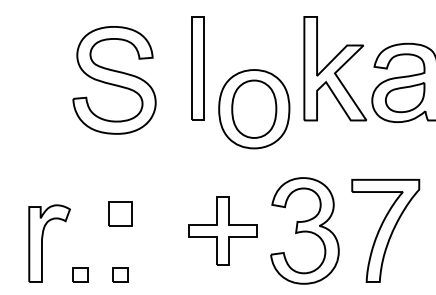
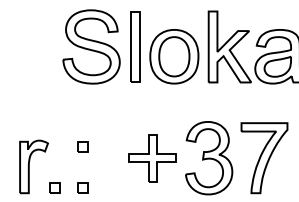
part: (114, 79) -> (91, 46), moved
part: (254, 108) -> (174, 56), moved
part: (120, 213) -> (82, 146), size x0.62

